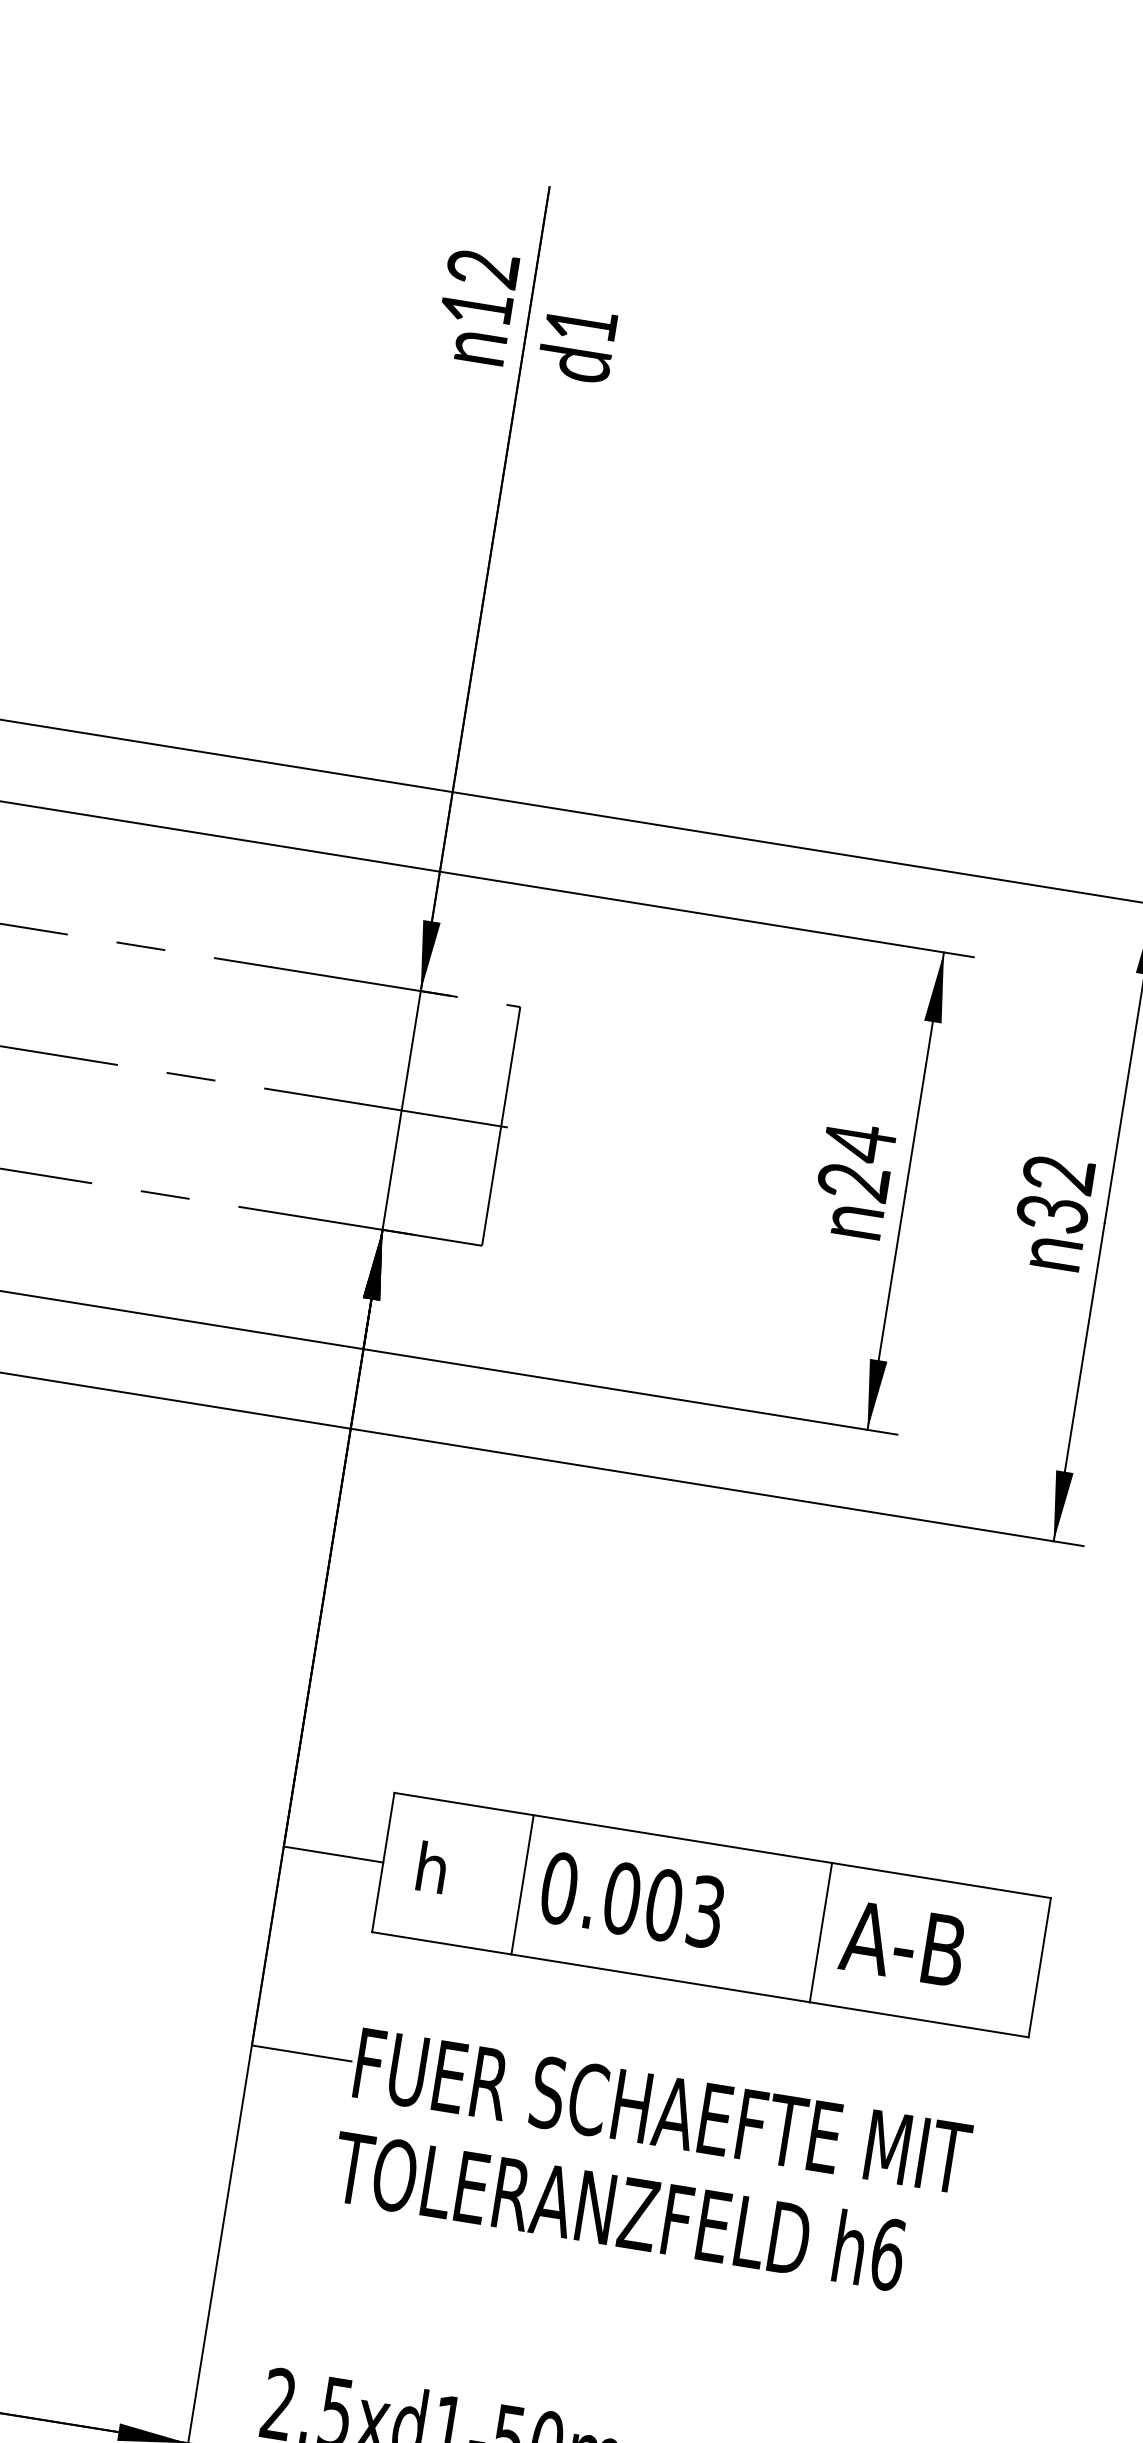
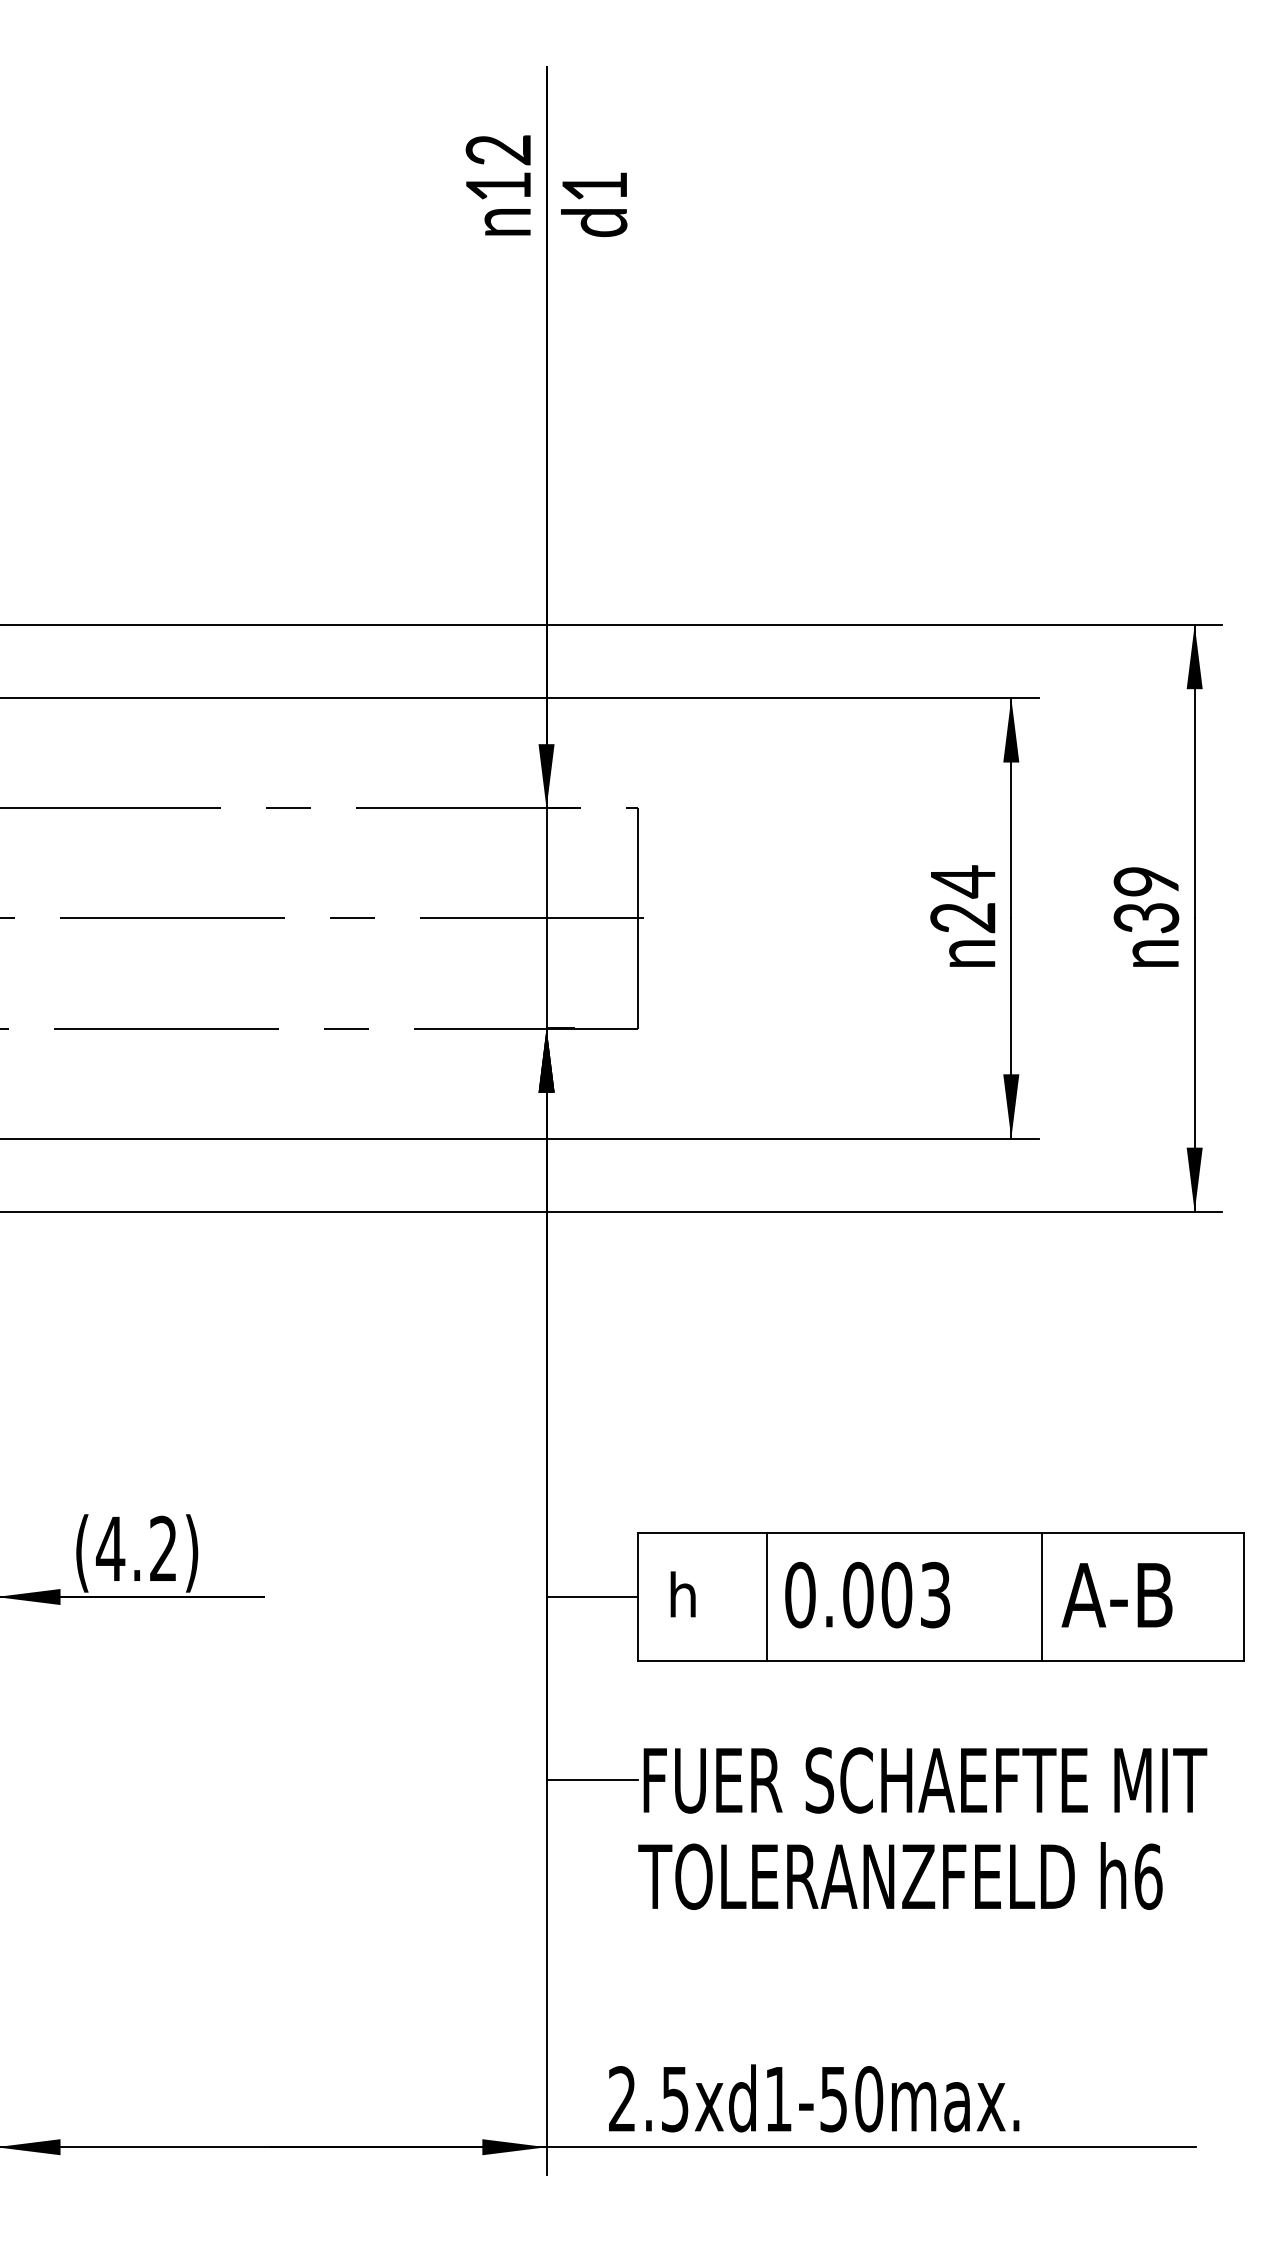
text: (1058, 1174) -> (1146, 881), 32 -> 39

